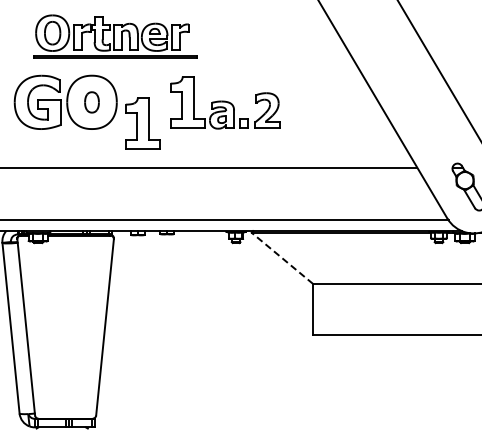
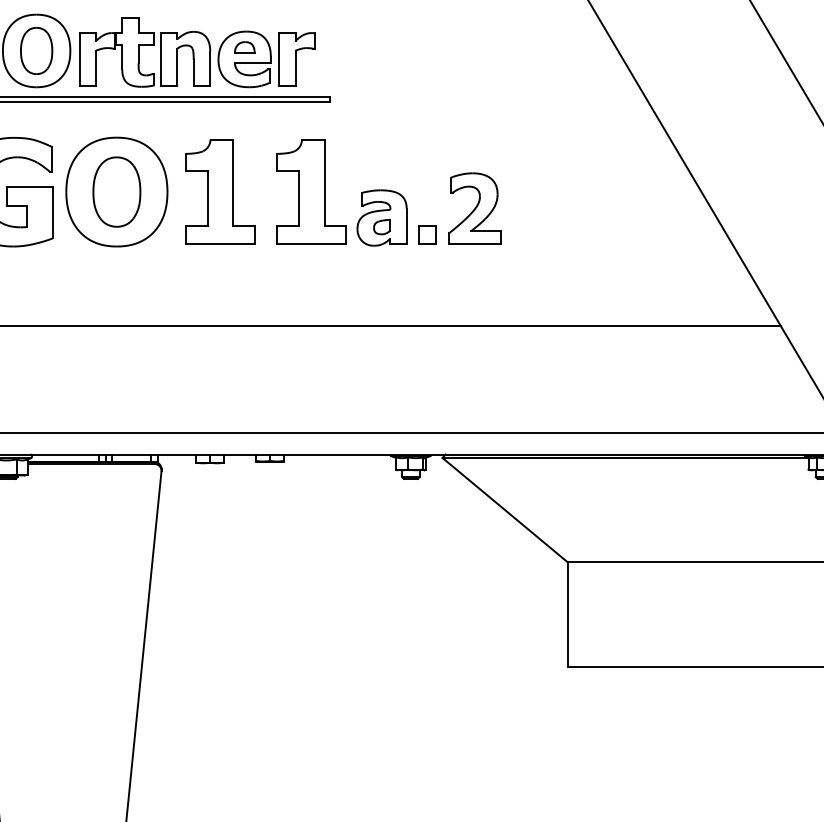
part: (91, 102) -> (115, 192), size x1.67
part: (142, 123) -> (219, 192), moved
line: (282, 258) -> (505, 510), dashed -> solid

